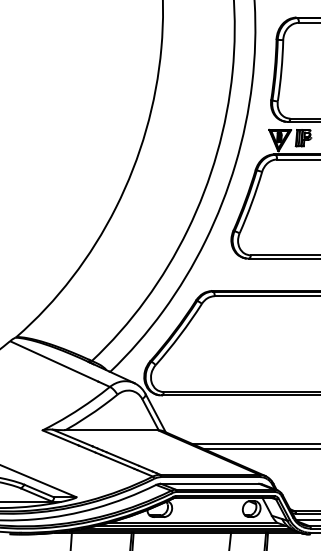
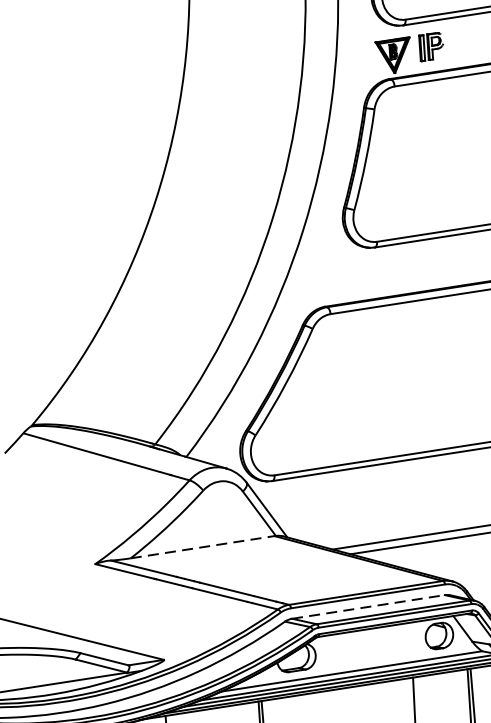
line: (112, 430) -> (204, 547), solid -> dashed
line: (210, 483) -> (369, 606), solid -> dashed

